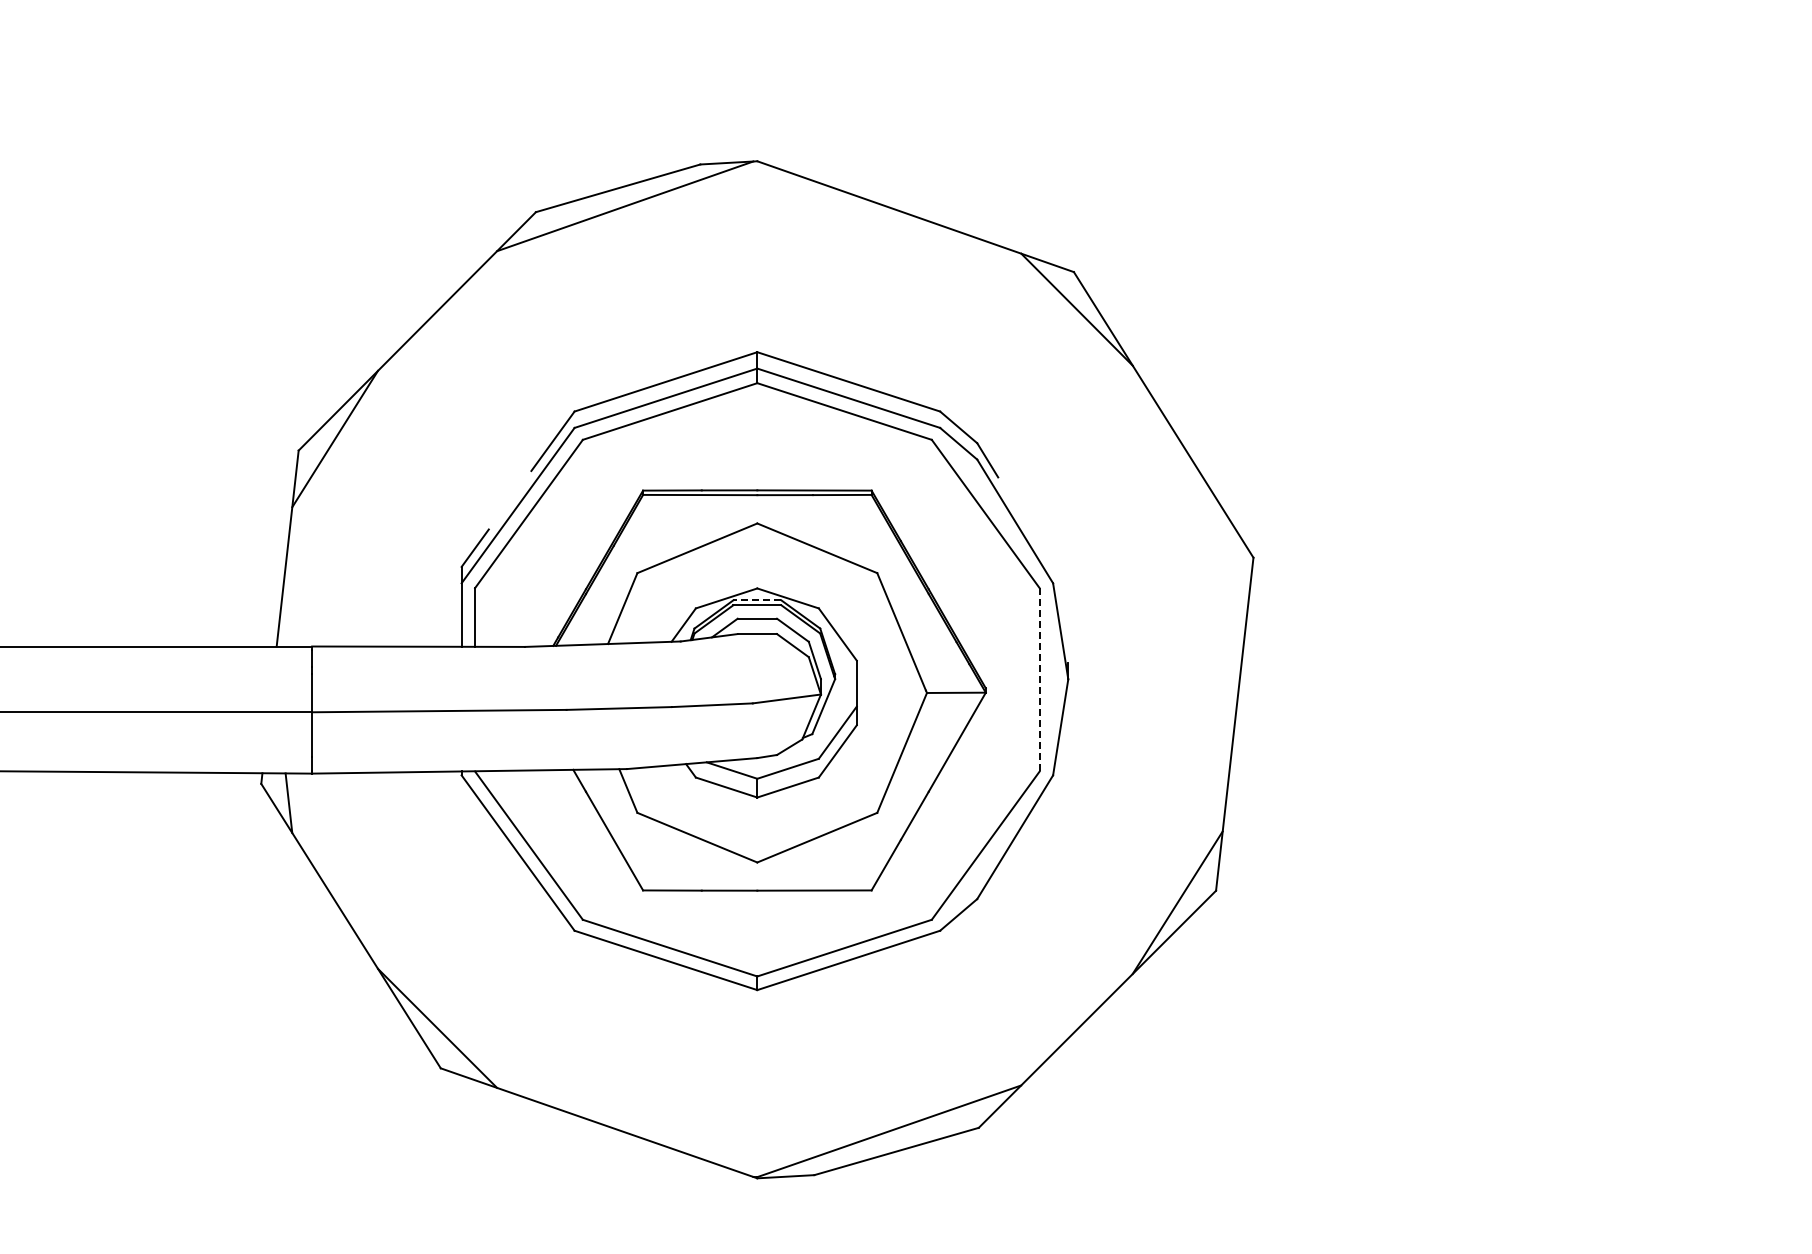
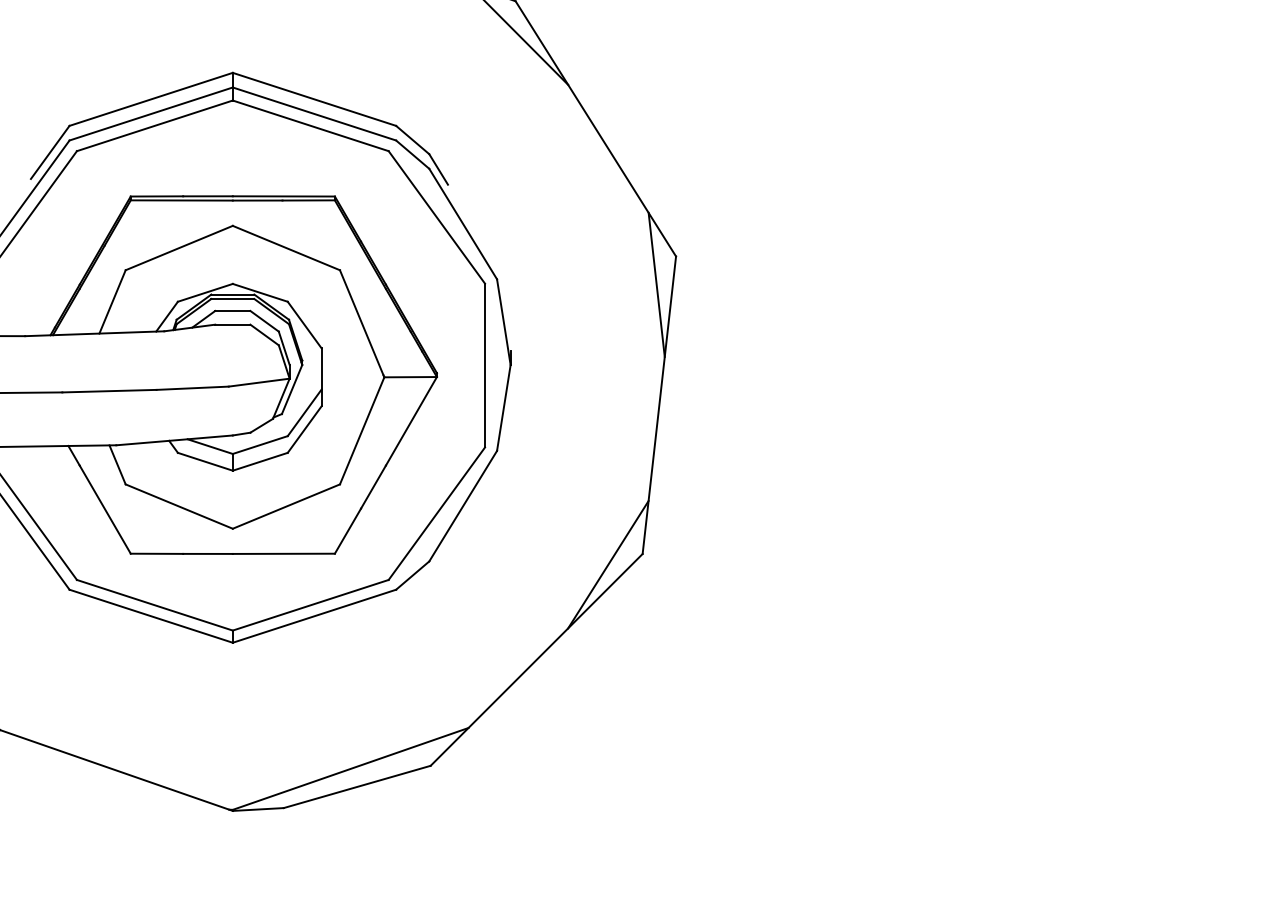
line: (1231, 589) -> (656, 284), added
line: (756, 600) -> (232, 294), dashed -> solid
line: (1039, 679) -> (484, 365), dashed -> solid

